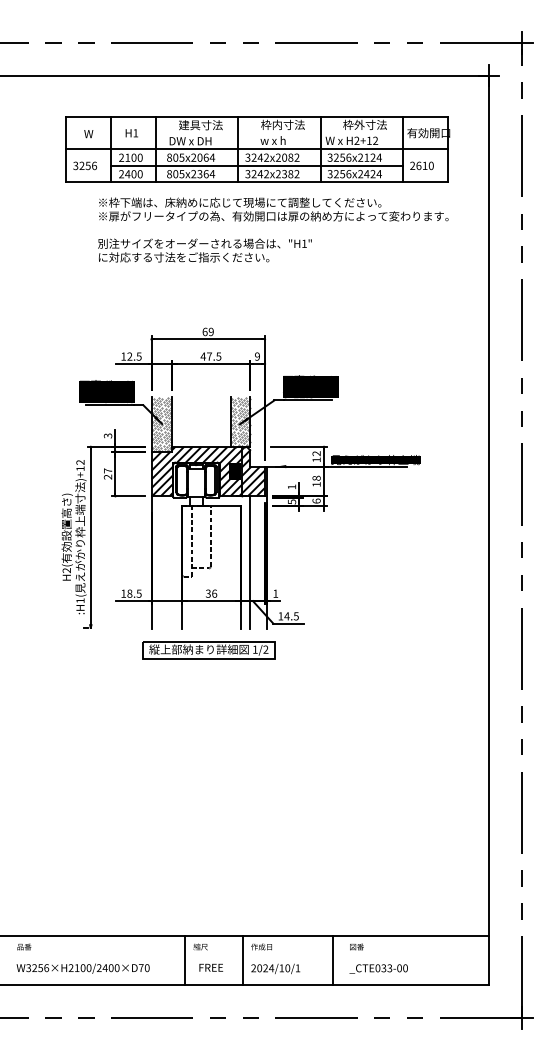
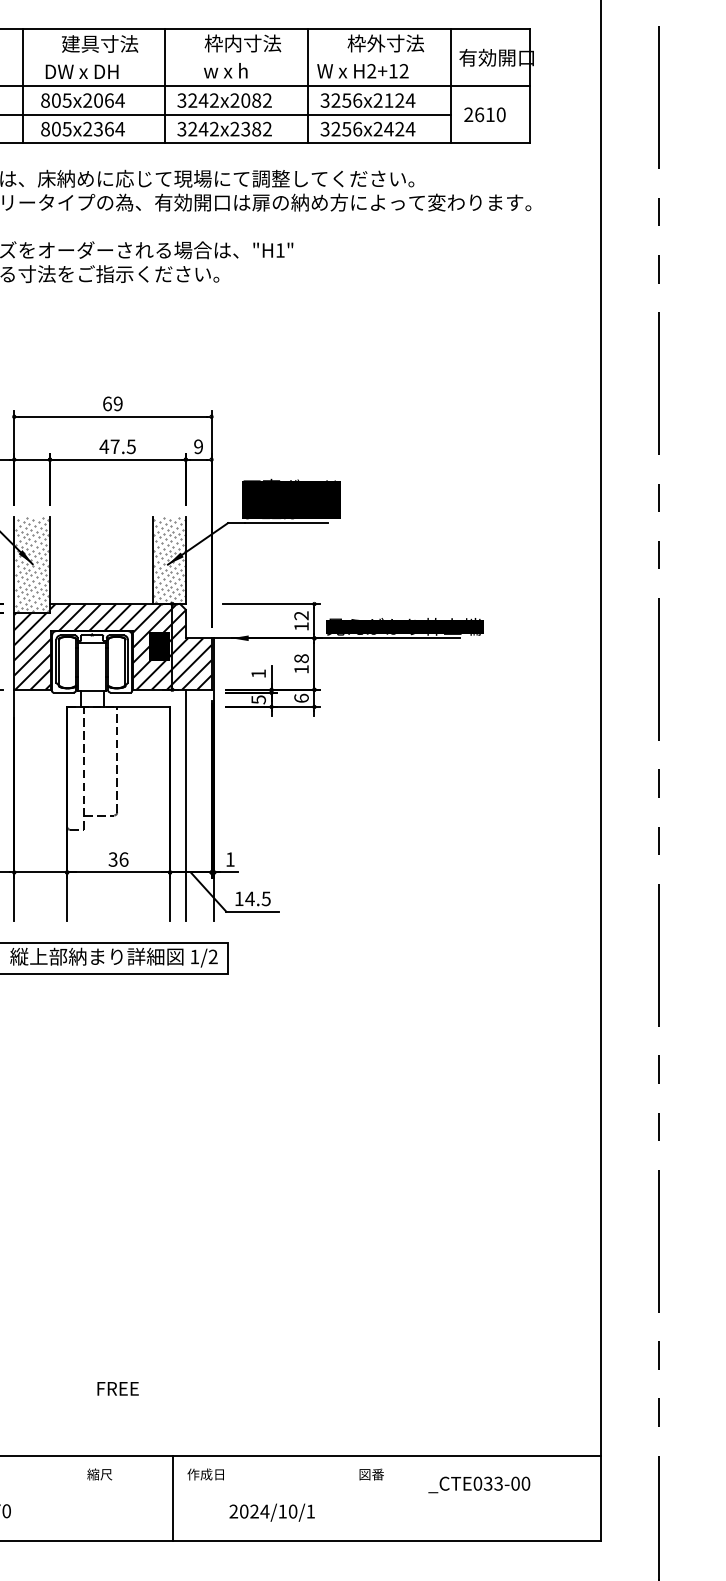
line: (185, 960) -> (73, 1497), removed
line: (332, 960) -> (329, 1497), removed
text: (210, 967) -> (116, 1388), moved
text: (275, 968) -> (271, 1511), moved
text: (378, 968) -> (478, 1484), moved

